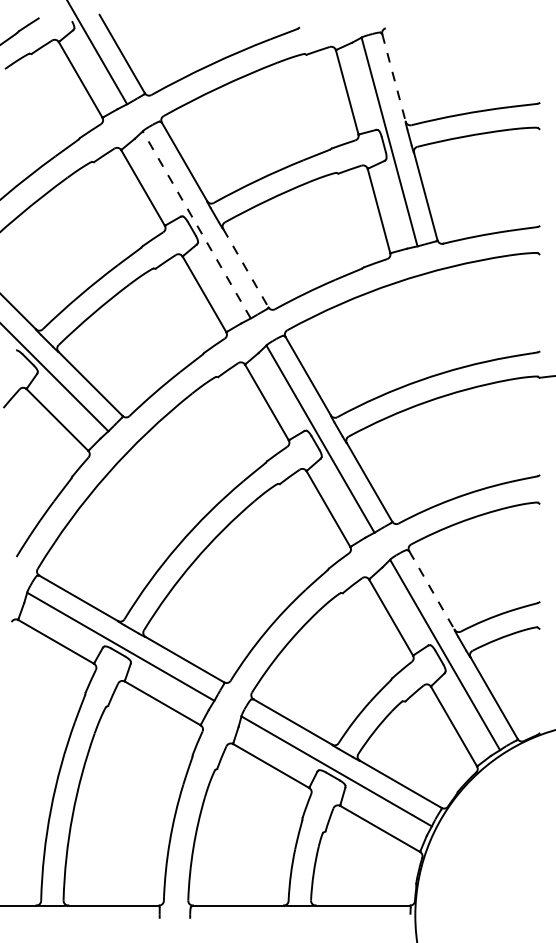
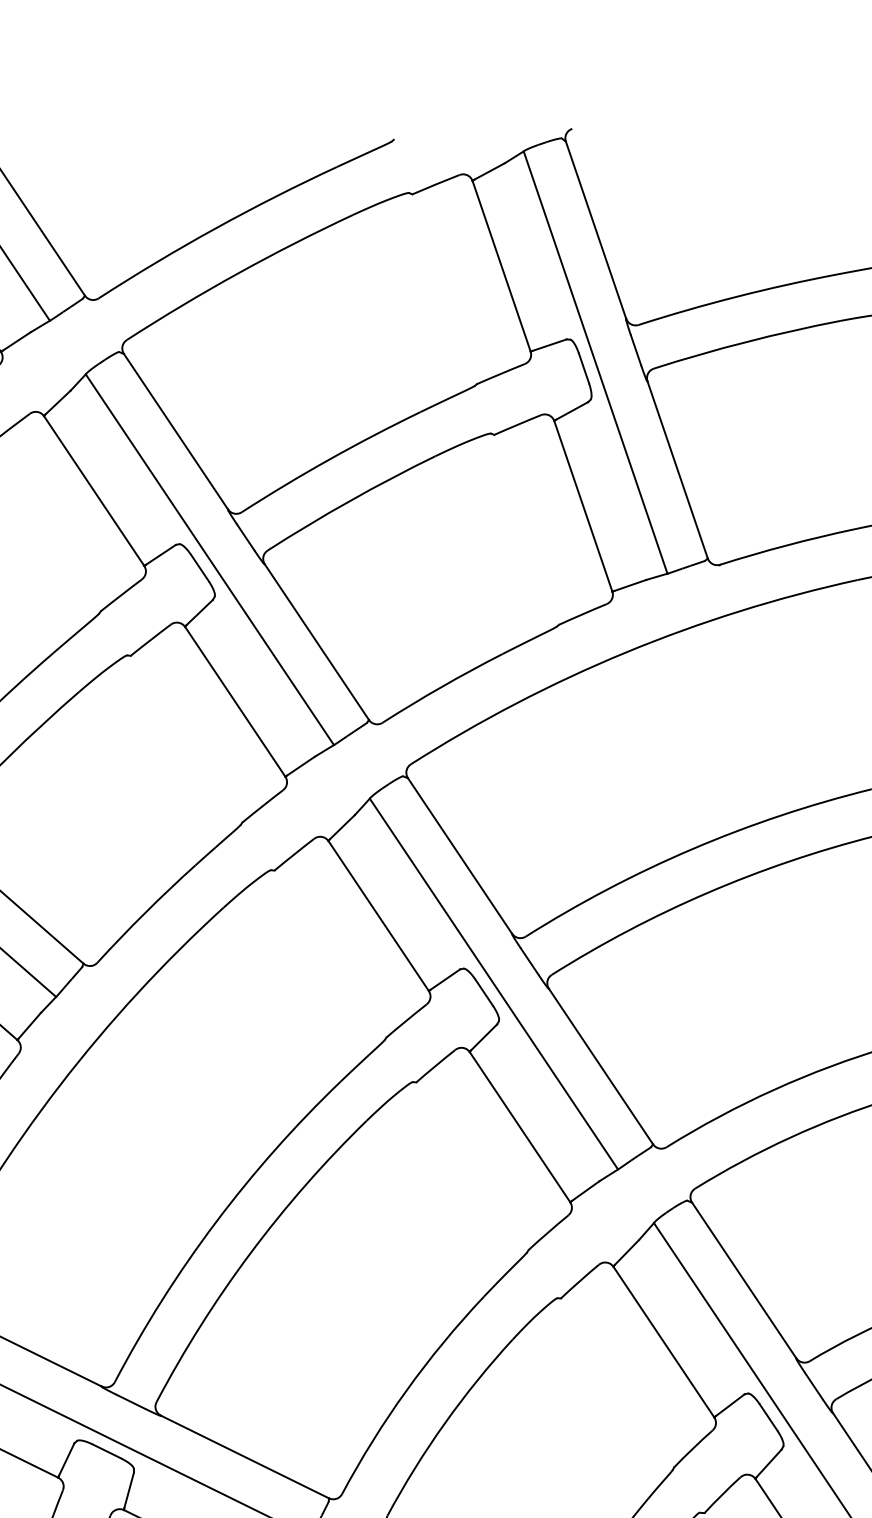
line: (394, 78) -> (597, 231), dashed -> solid
line: (196, 224) -> (209, 558), dashed -> solid
line: (246, 268) -> (318, 642), dashed -> solid
line: (432, 590) -> (745, 1280), dashed -> solid

